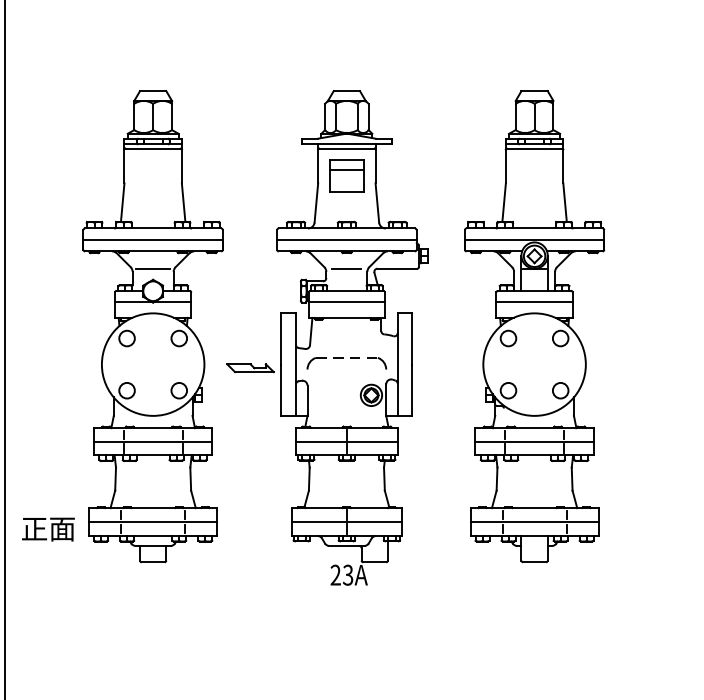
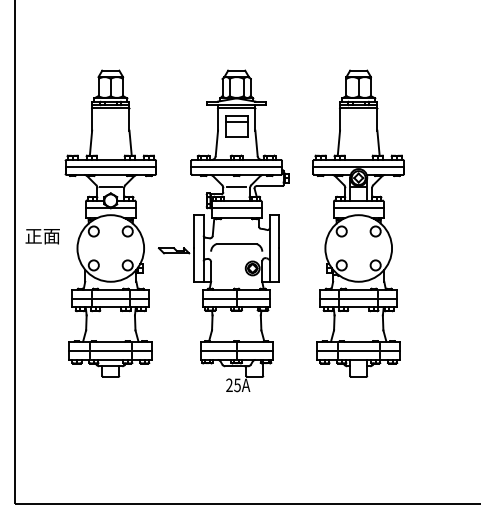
line: (348, 358) -> (237, 244), dashed -> solid
text: (48, 529) -> (42, 236), moved
text: (348, 573) -> (237, 384), 23A -> 25A

